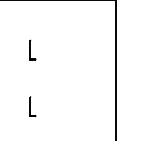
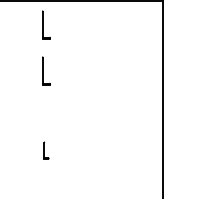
part: (32, 17) -> (46, 24), added
part: (32, 106) -> (46, 150), size x0.6

